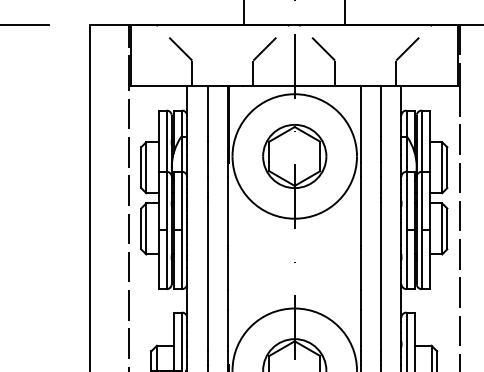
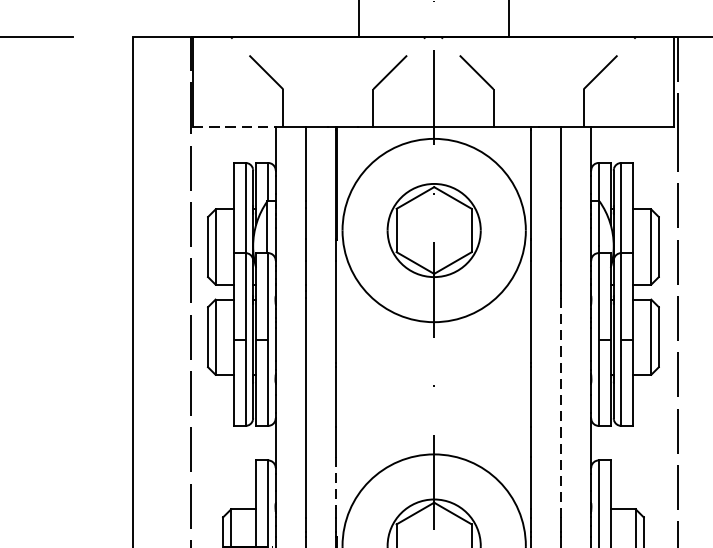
line: (159, 86) -> (235, 127), solid -> dashed
line: (380, 276) -> (560, 407), solid -> dashed
line: (227, 327) -> (335, 482), solid -> dashed

